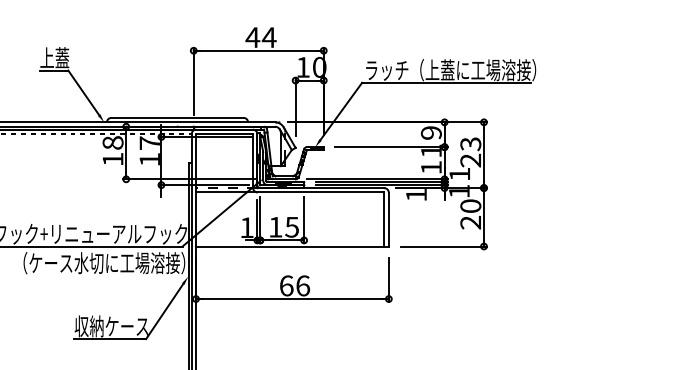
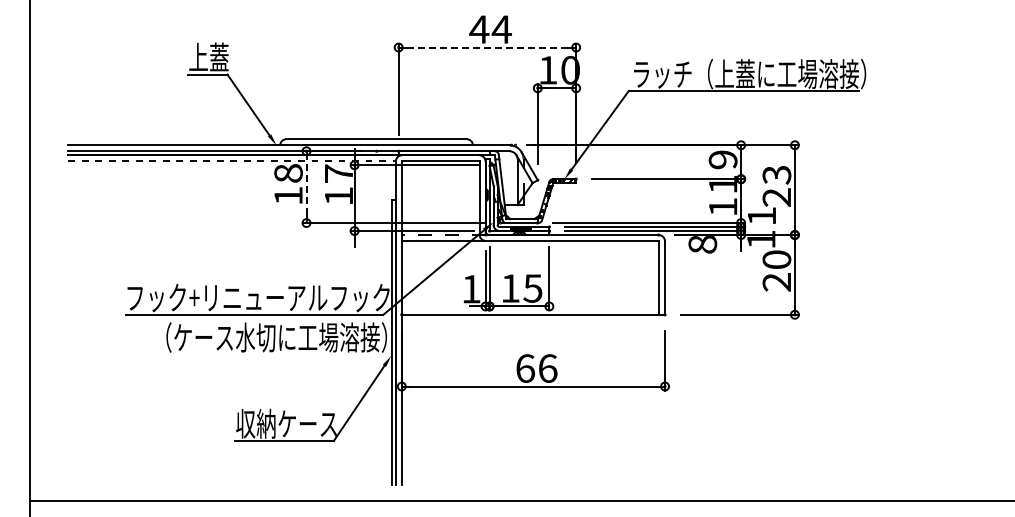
line: (258, 50) -> (487, 47), solid -> dashed
line: (126, 153) -> (306, 187), solid -> dashed
text: (416, 195) -> (702, 244), 1 -> 8

